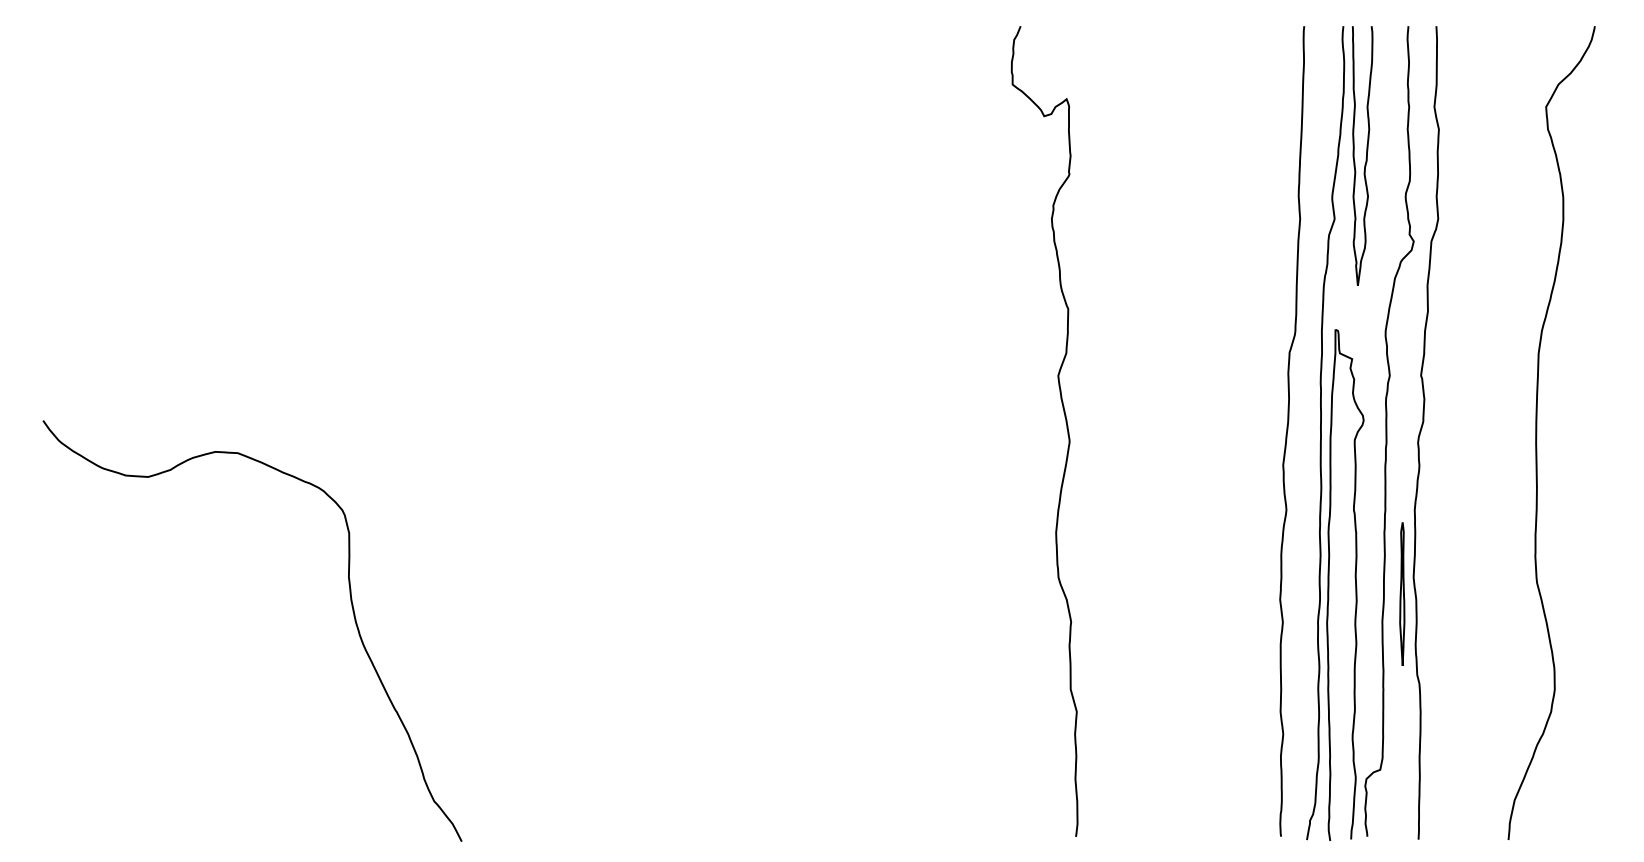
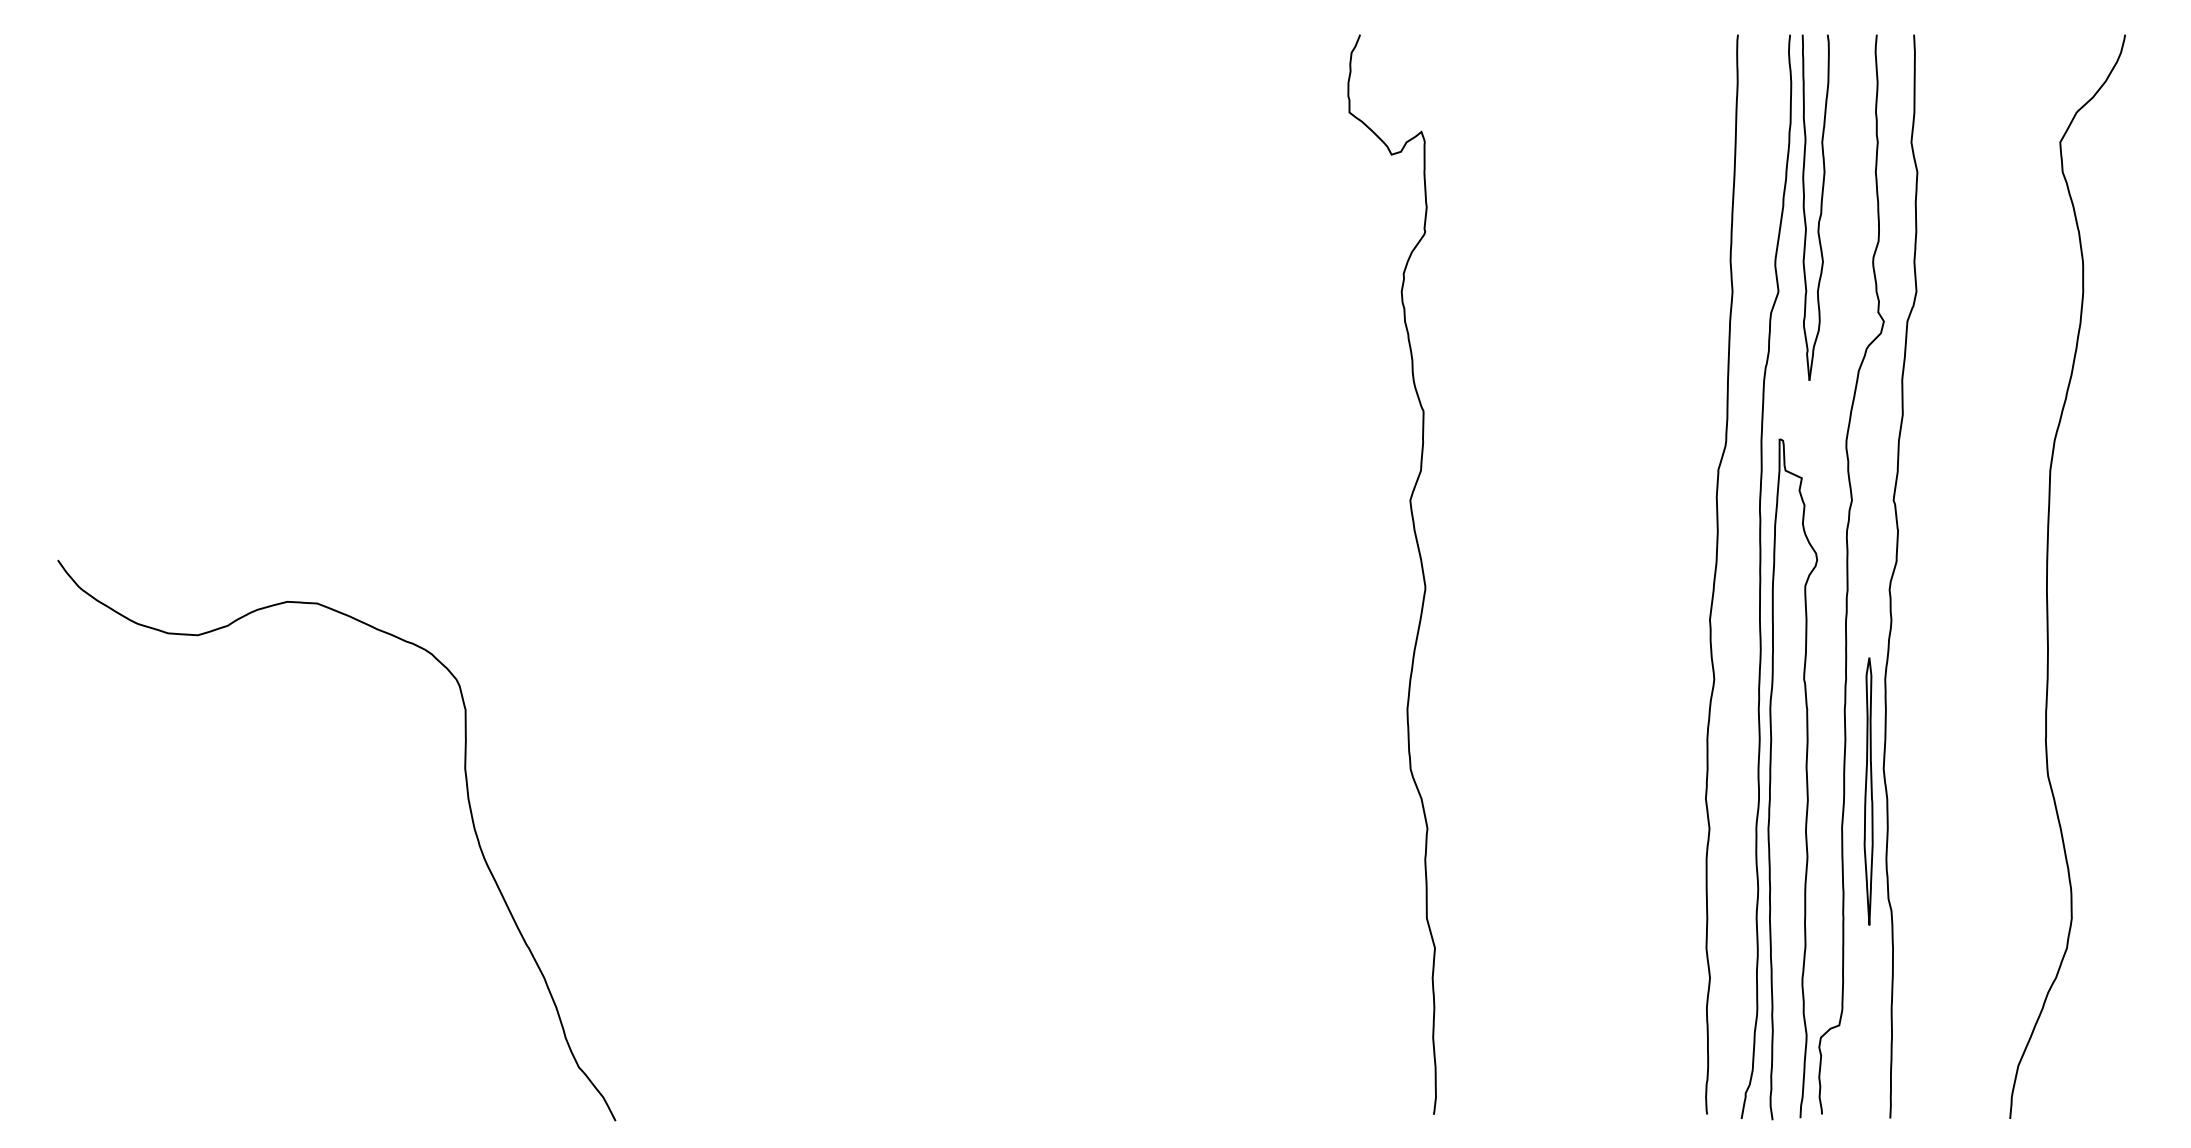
part: (1402, 593) -> (1868, 790), size x1.4

